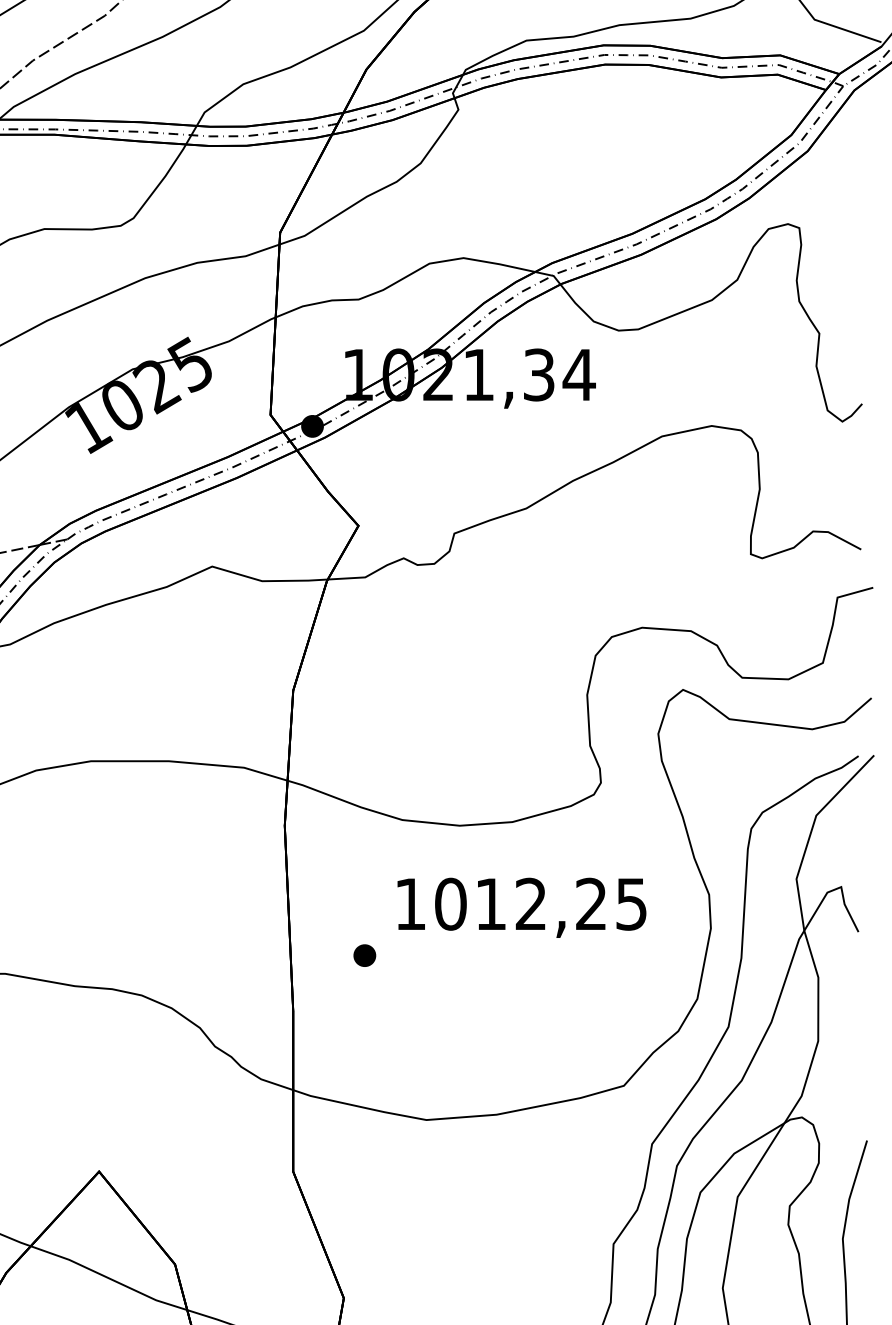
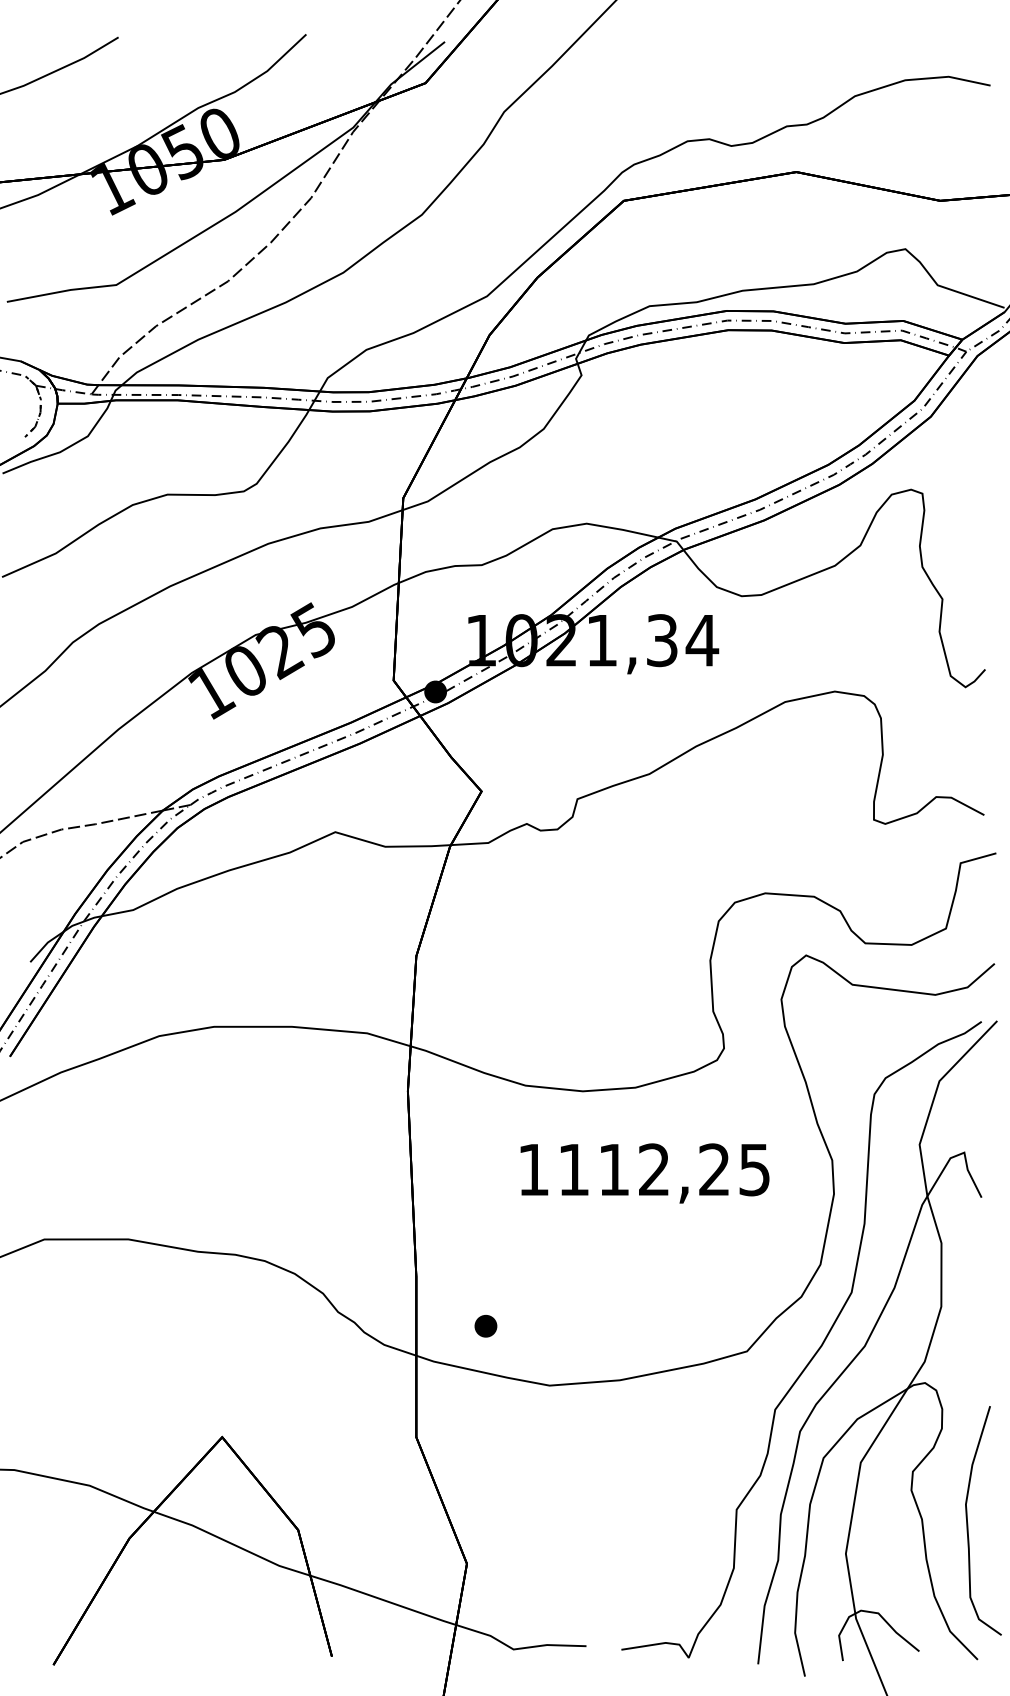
text: (450, 903) -> (573, 1169), 1012,25 -> 1112,25
part: (364, 955) -> (485, 1326), moved

